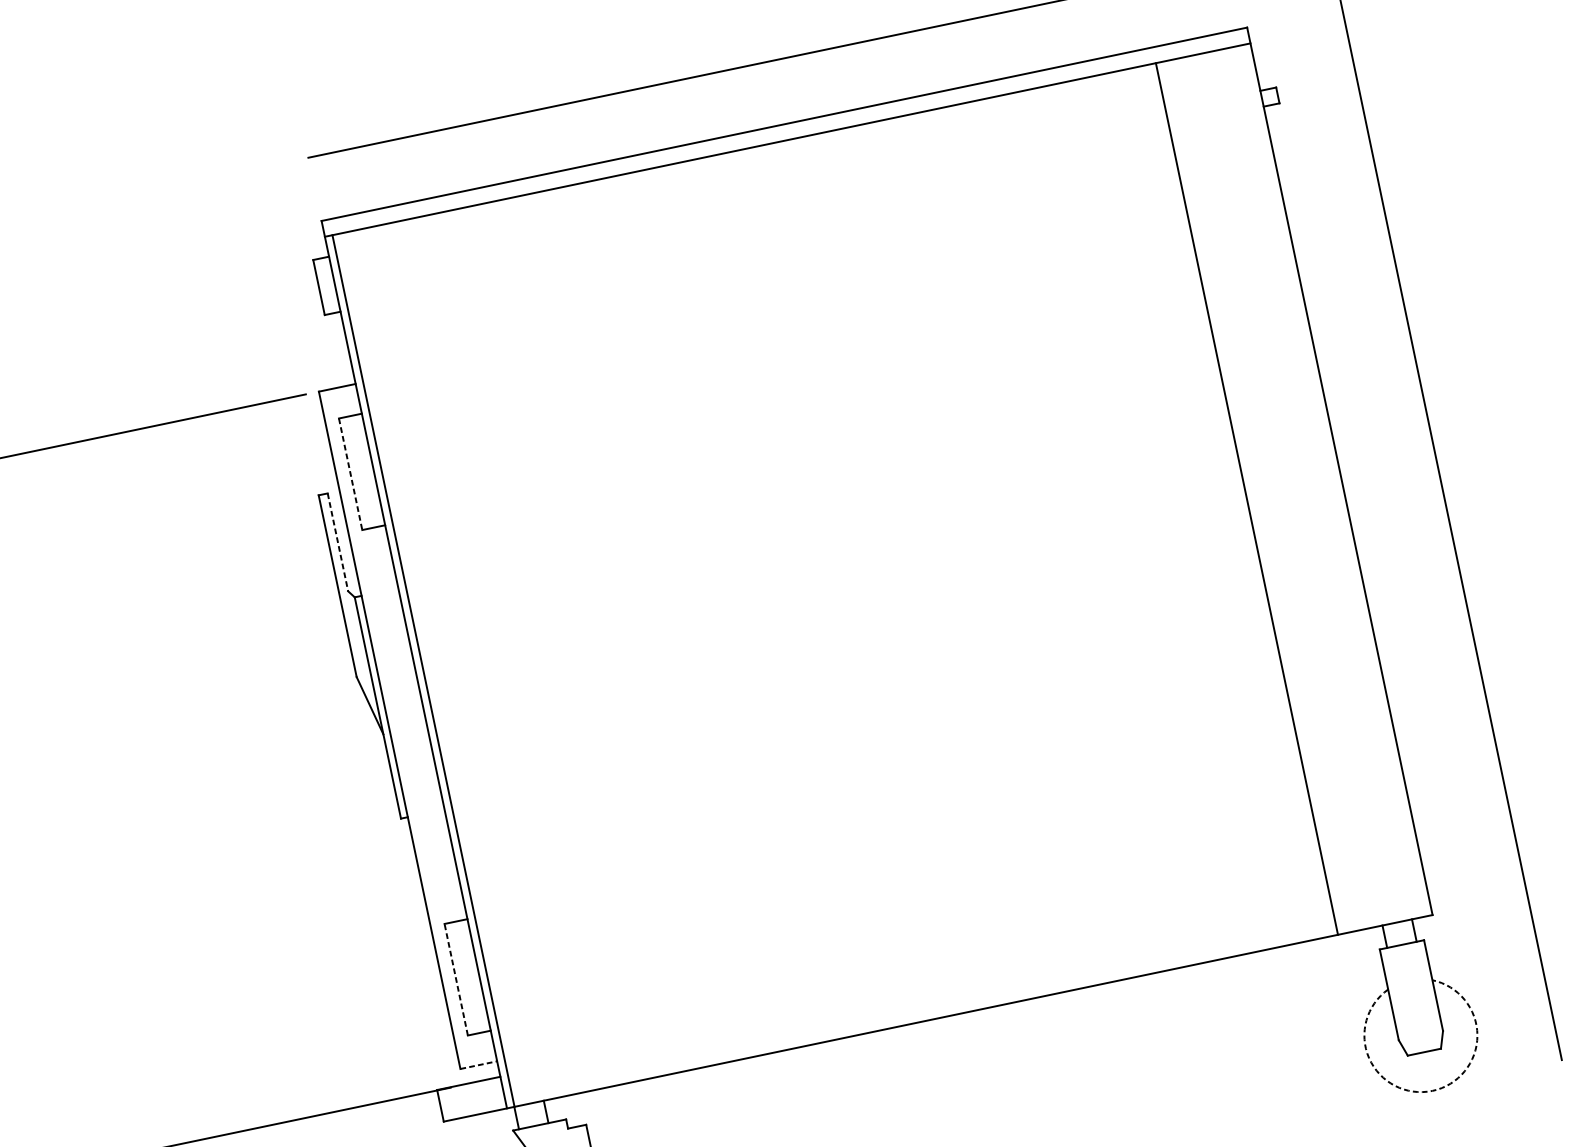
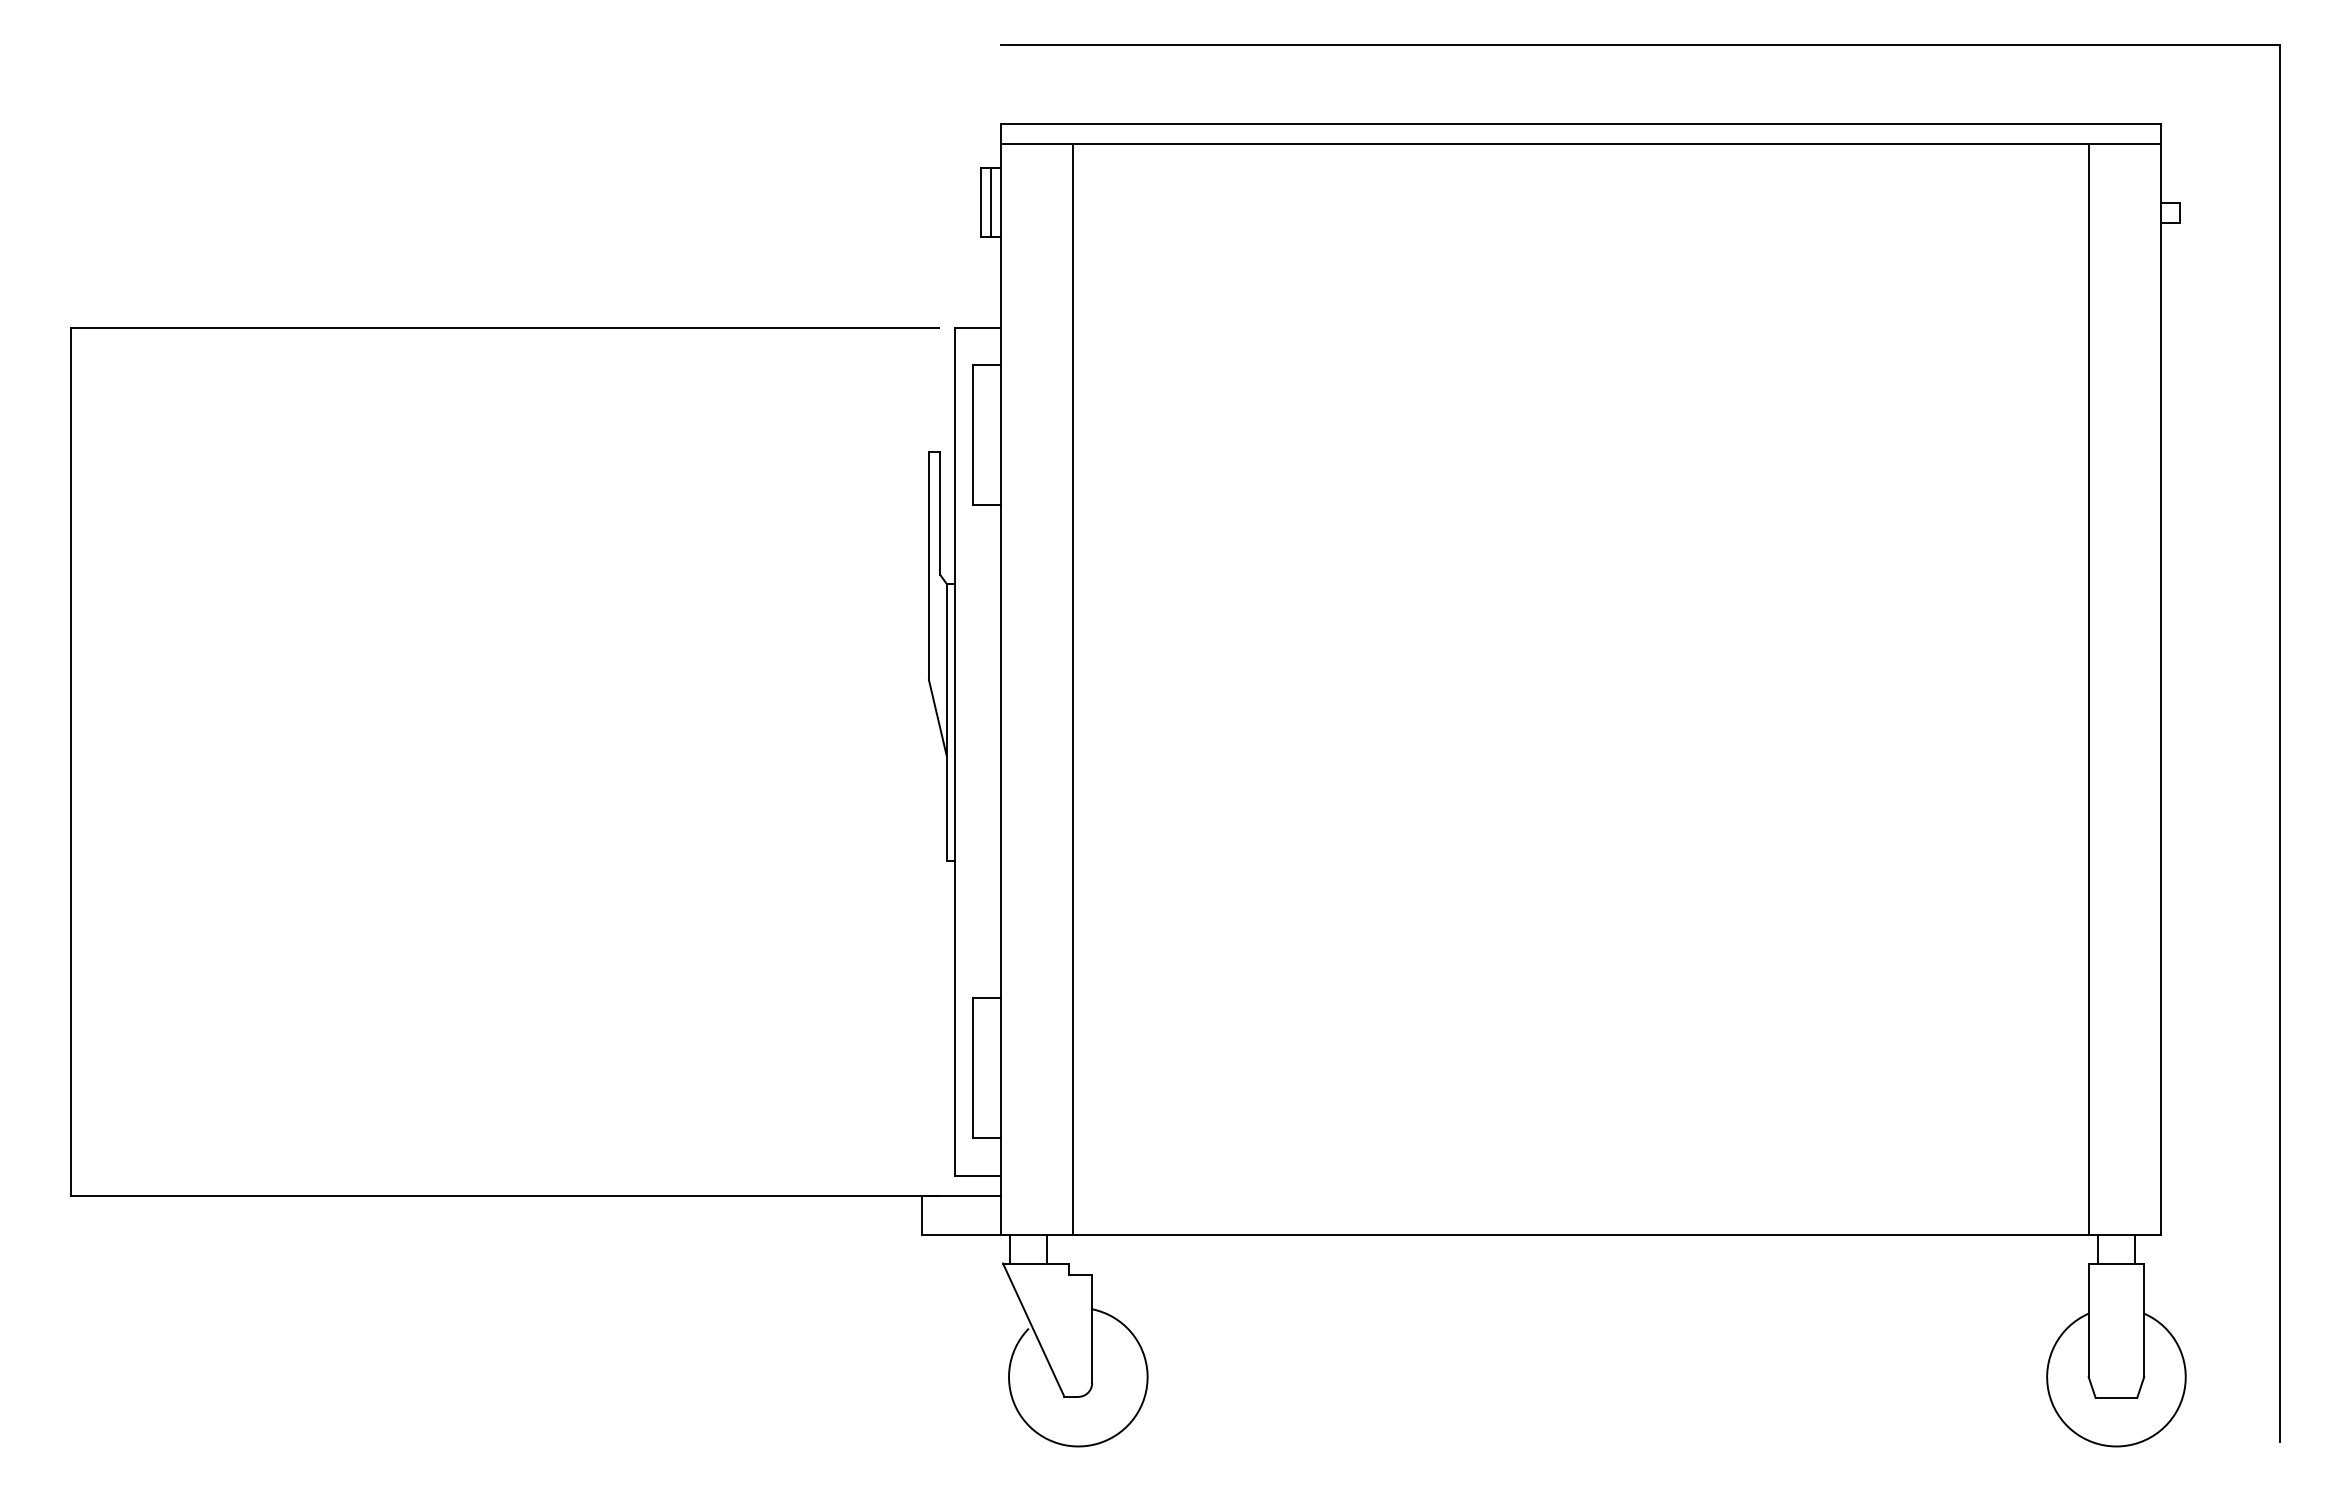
line: (327, 285) -> (991, 202), added
line: (350, 474) -> (972, 435), dashed -> solid
line: (1247, 498) -> (2089, 689), moved
line: (338, 543) -> (940, 514), dashed -> solid
line: (423, 671) -> (1072, 689), moved
line: (456, 979) -> (972, 1068), dashed -> solid
line: (479, 1065) -> (978, 1176), dashed -> solid
arc: (1432, 1090) -> (2116, 1446), dashed -> solid

